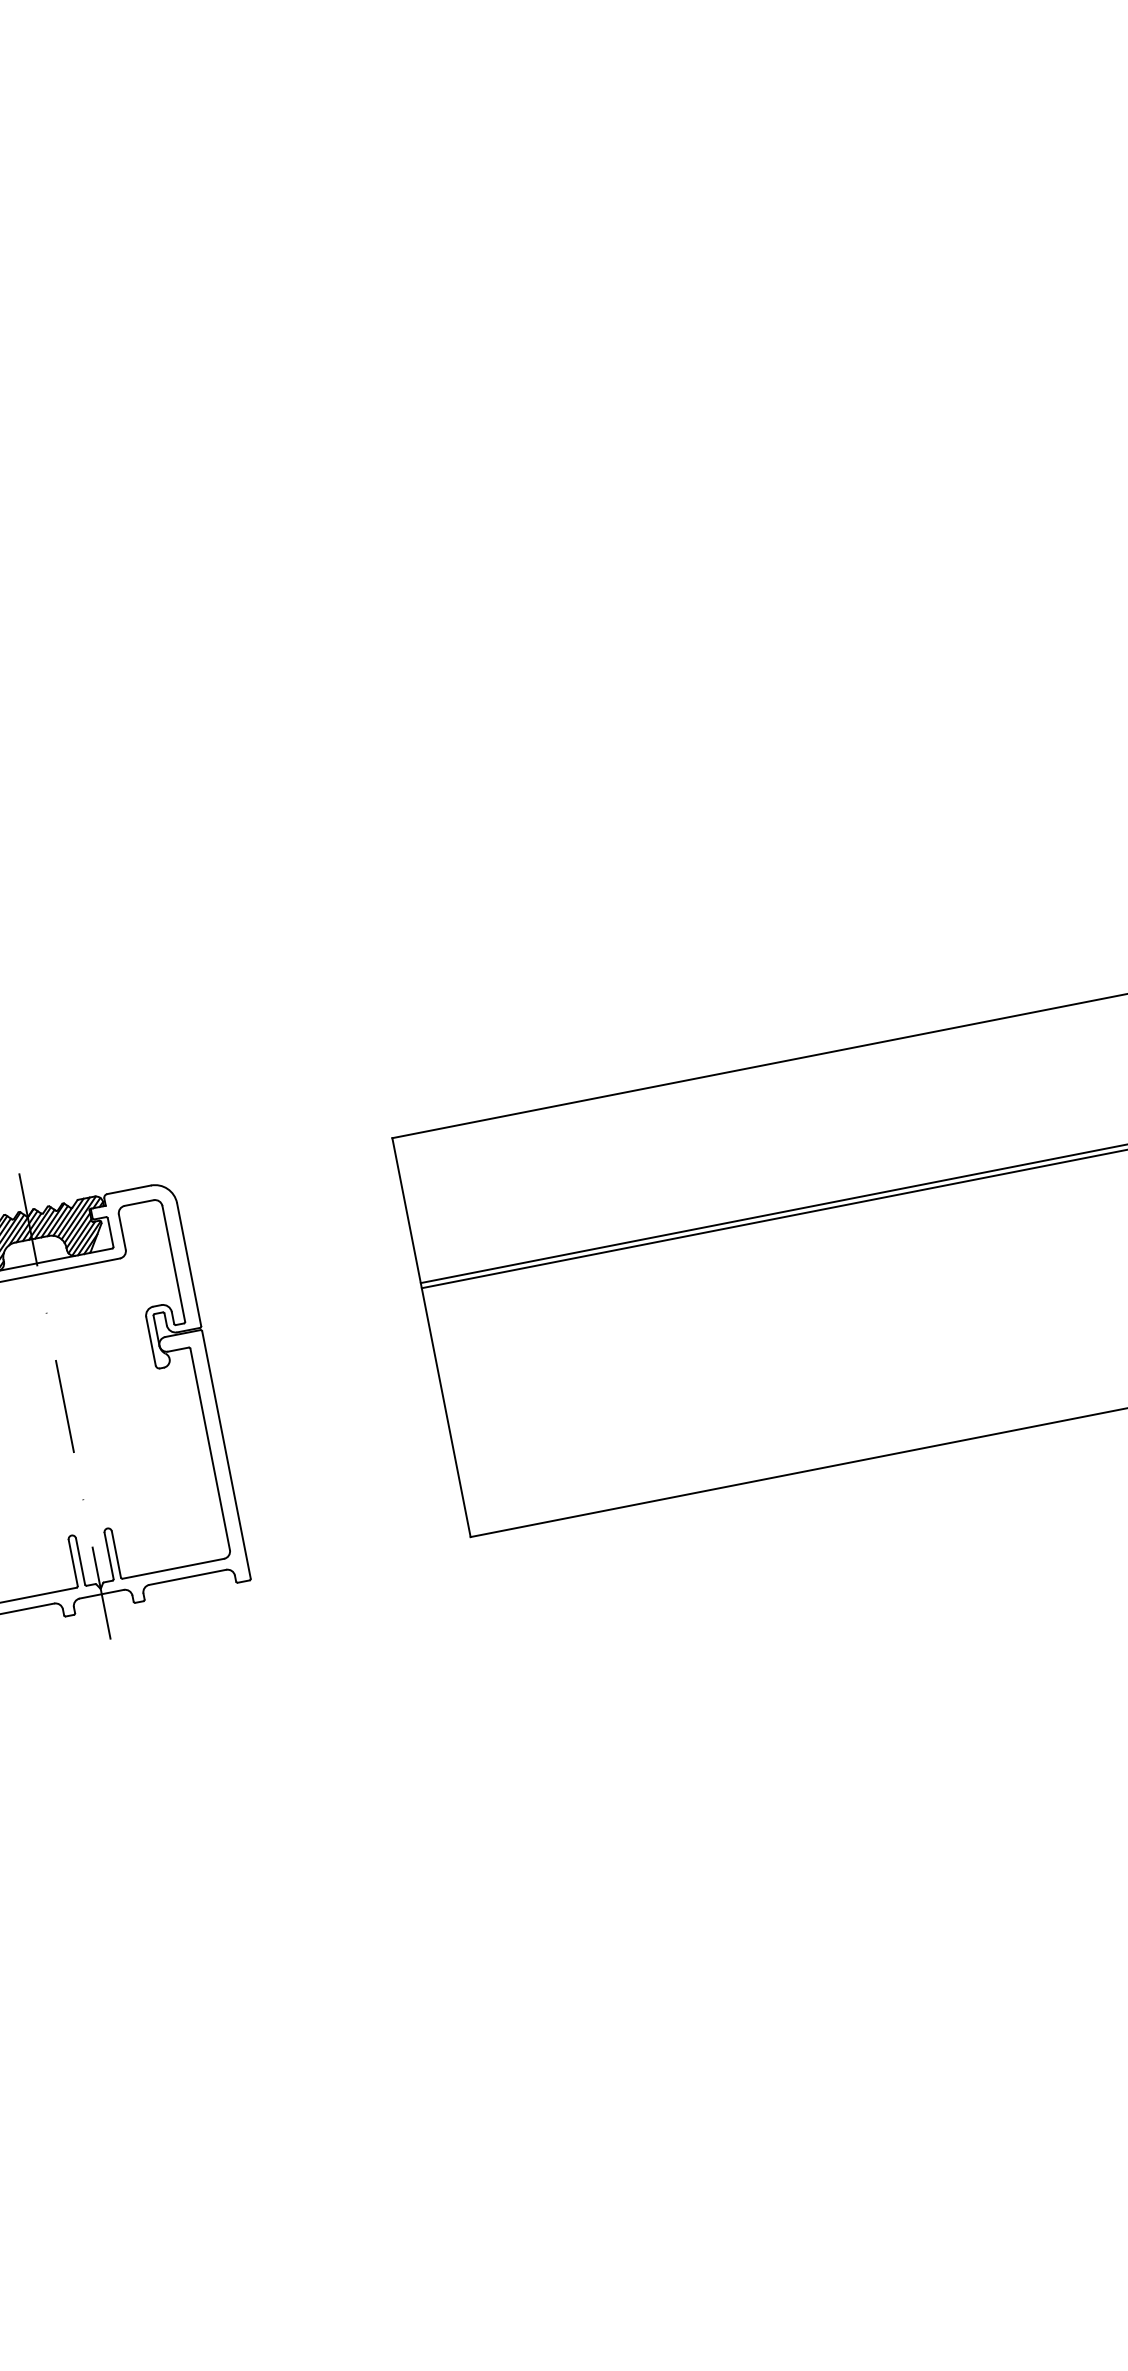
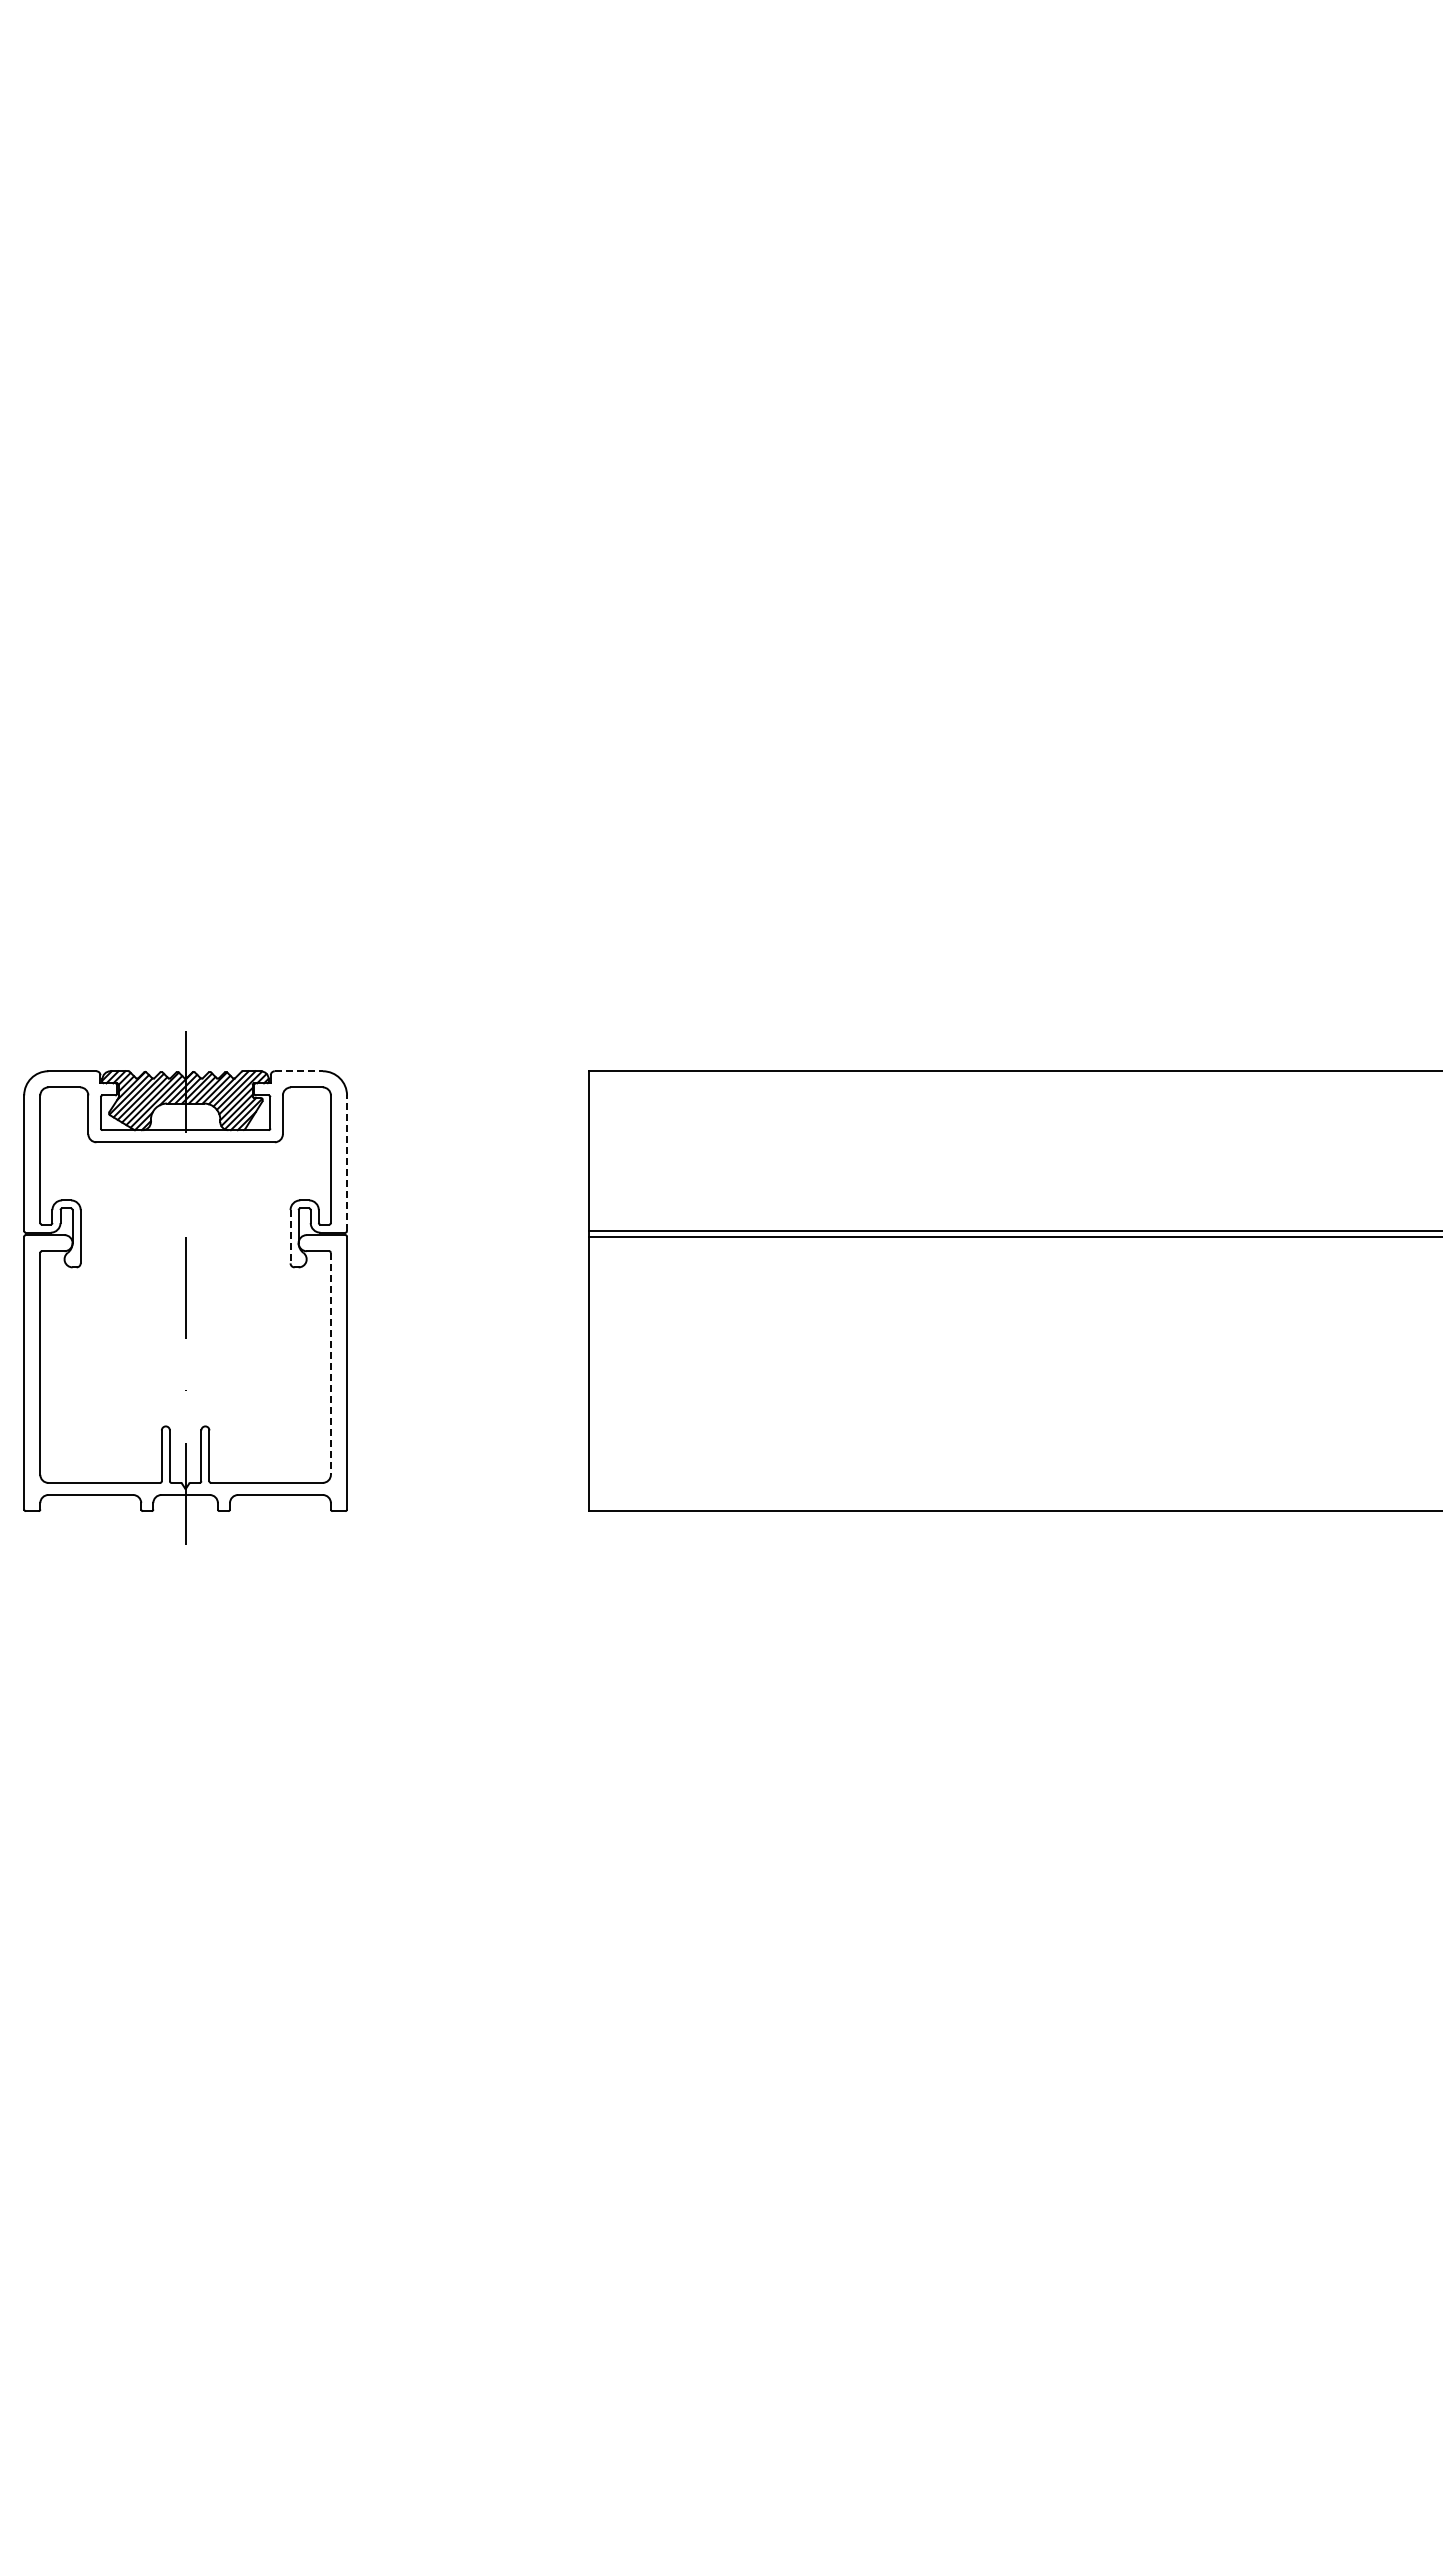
line: (129, 1189) -> (299, 1071), solid -> dashed
line: (189, 1264) -> (347, 1163), solid -> dashed
line: (150, 1341) -> (290, 1236), solid -> dashed
line: (209, 1449) -> (330, 1363), solid -> dashed

